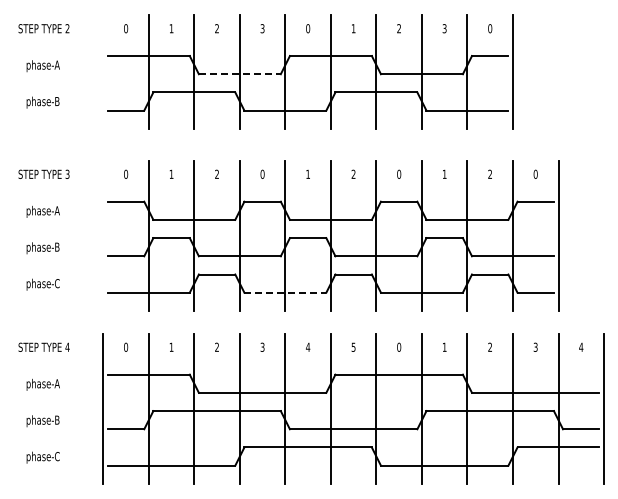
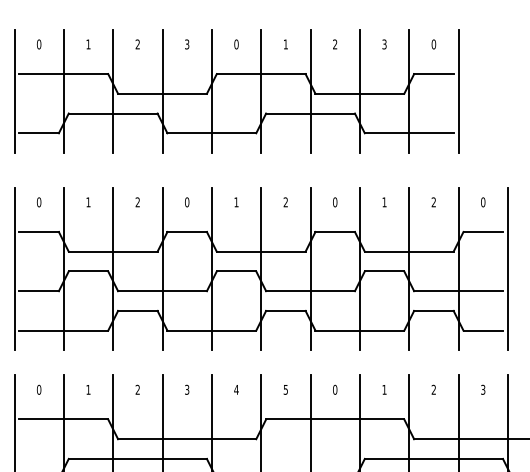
line: (103, 71) -> (14, 90), added
line: (239, 74) -> (162, 94), dashed -> solid
line: (103, 235) -> (14, 268), added
line: (285, 292) -> (211, 330), dashed -> solid

